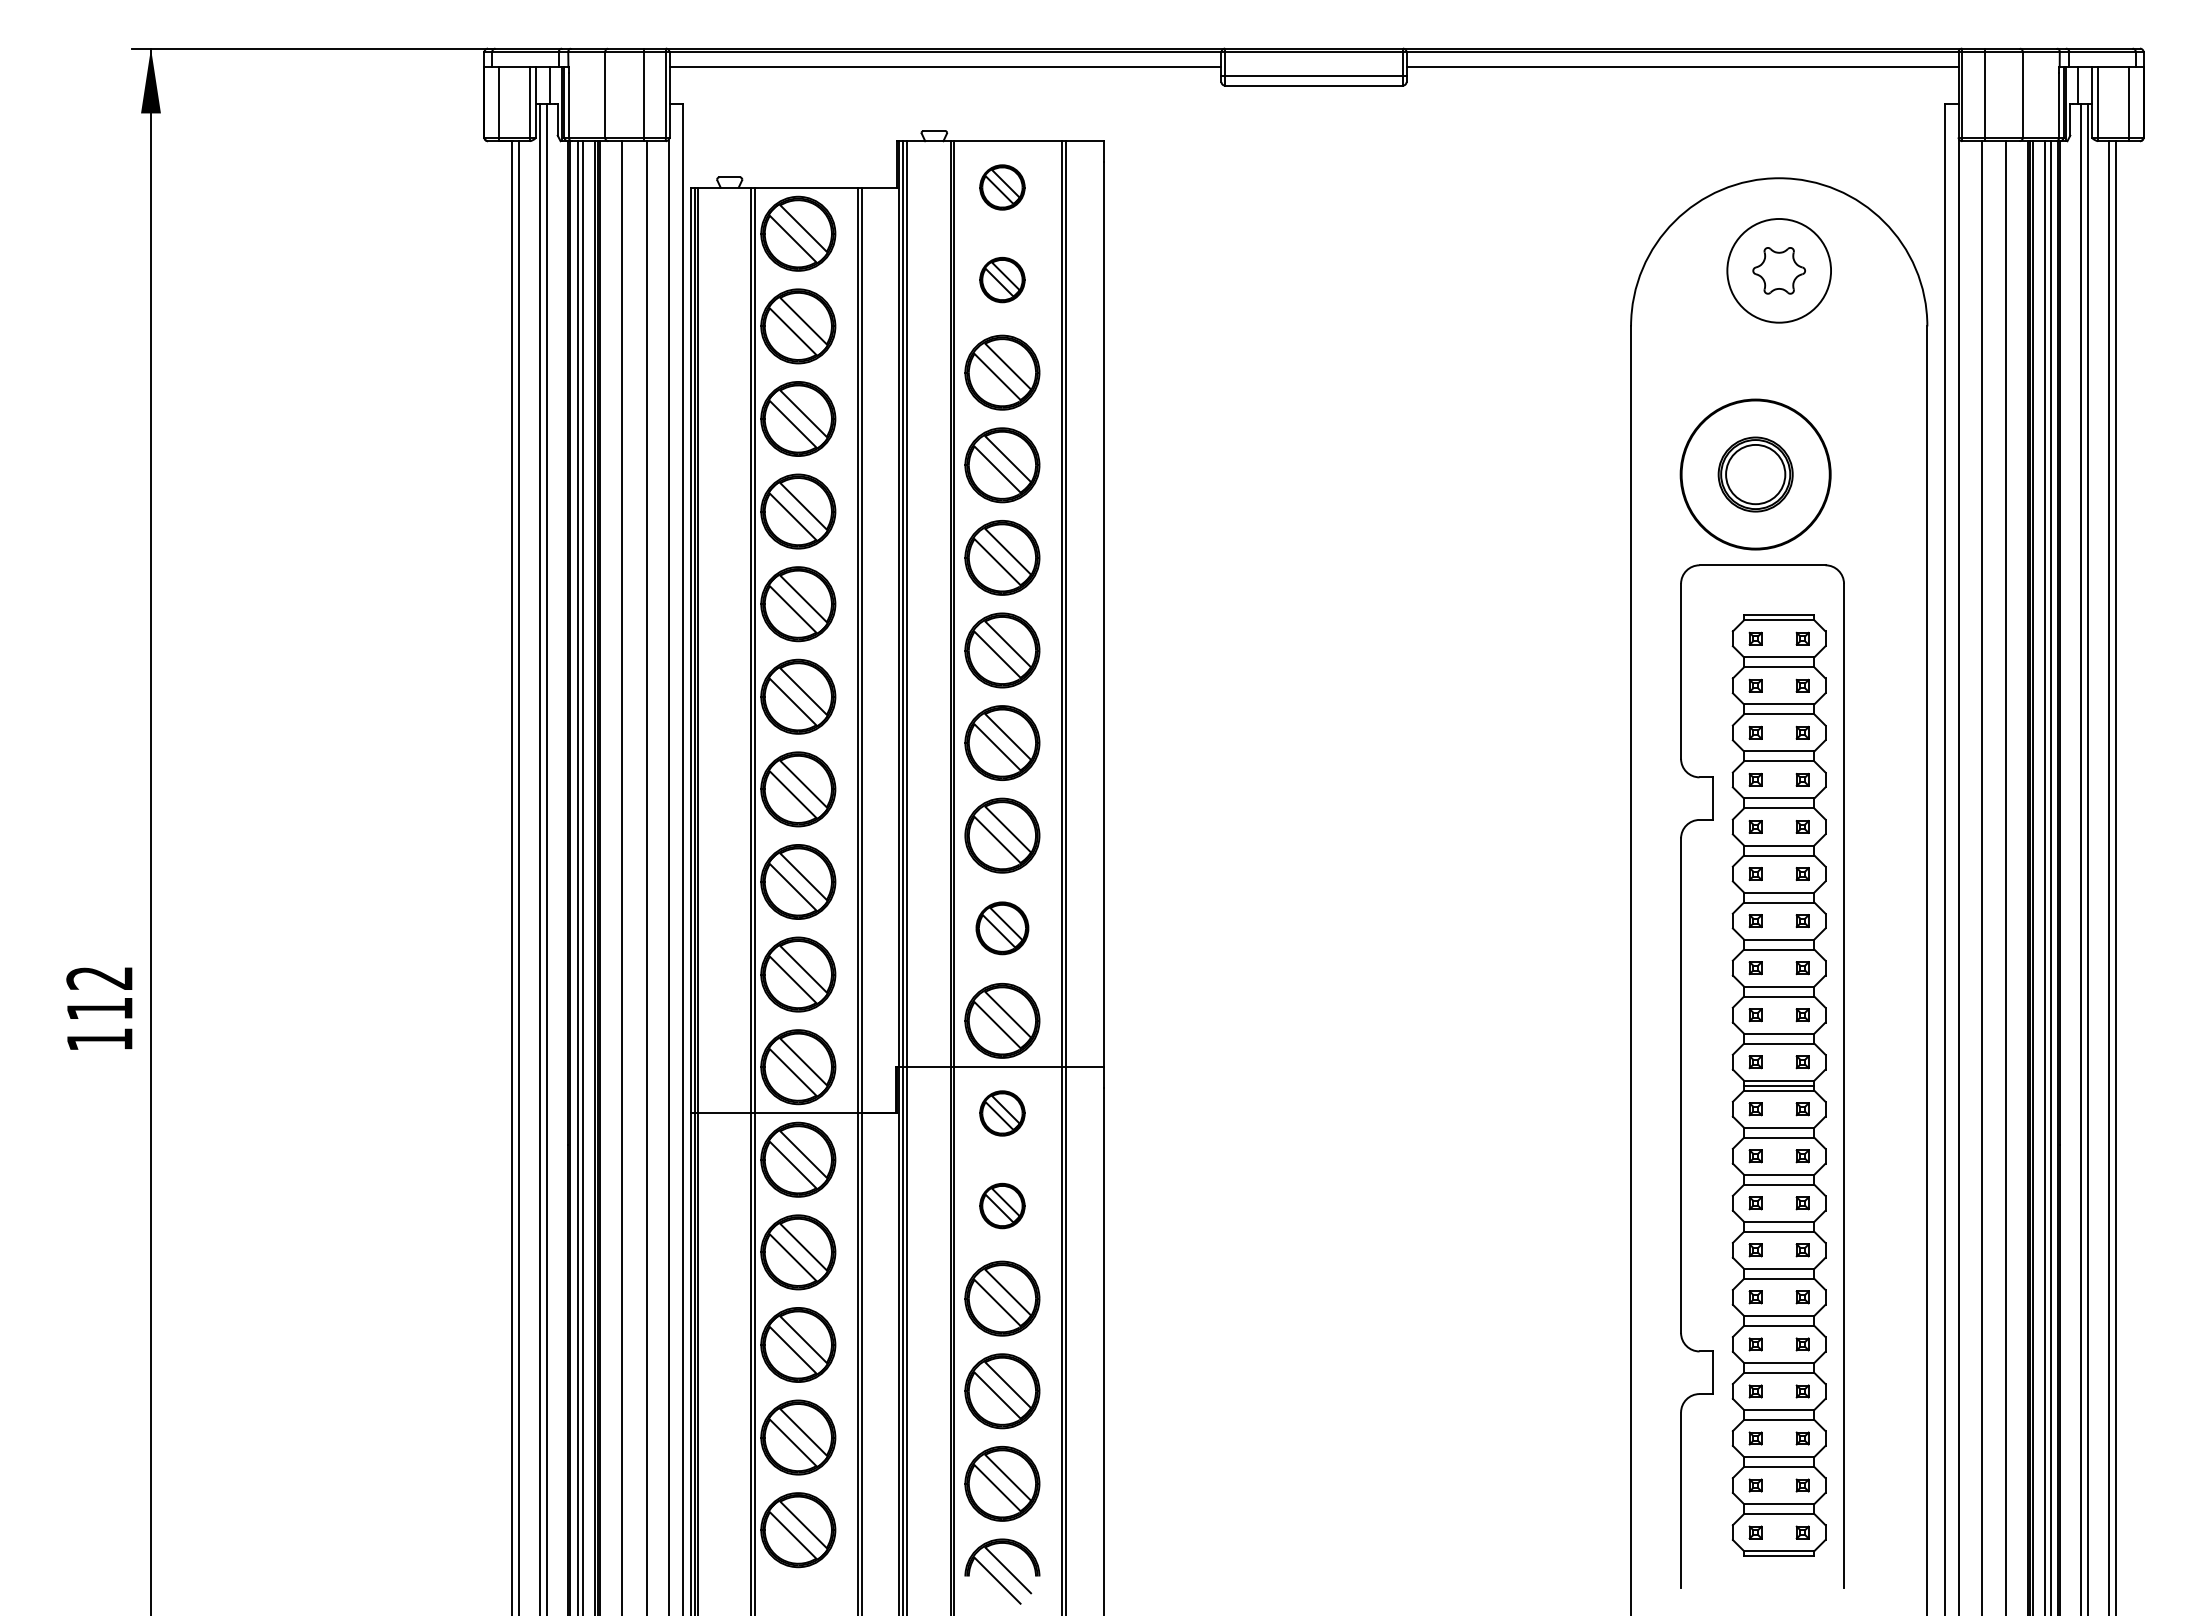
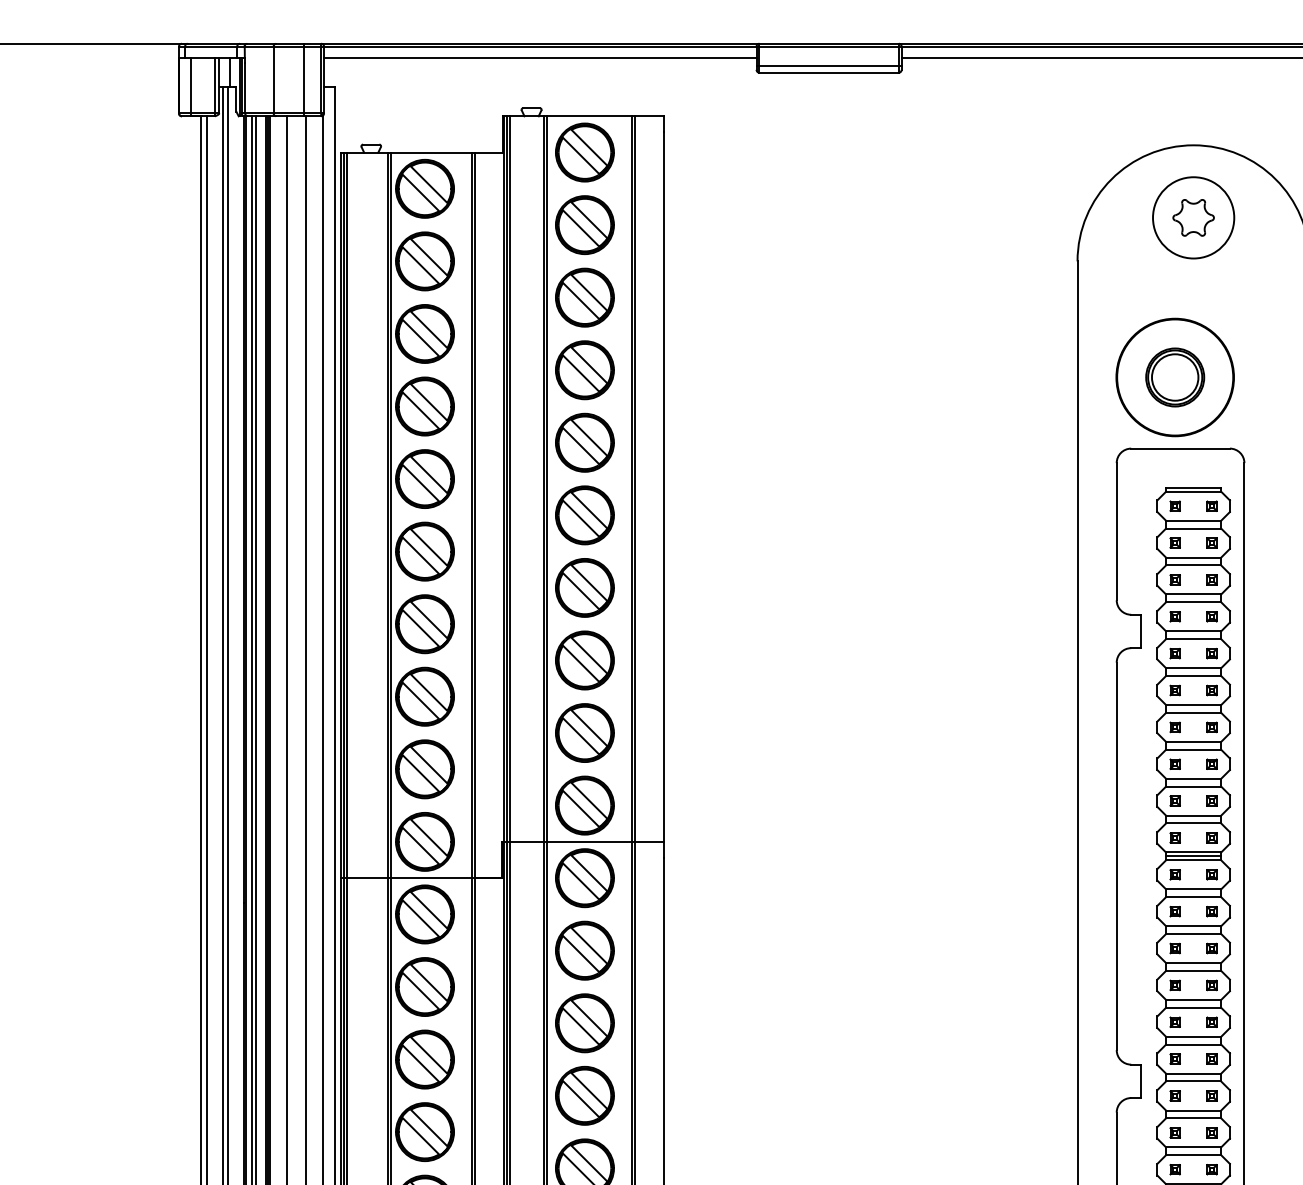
part: (1002, 187) -> (585, 152), size x1.67
part: (1002, 279) -> (585, 224), size x1.67
part: (1002, 928) -> (585, 733), size x1.43
part: (1002, 1113) -> (585, 878), size x1.67
part: (1002, 1205) -> (585, 950), size x1.67

